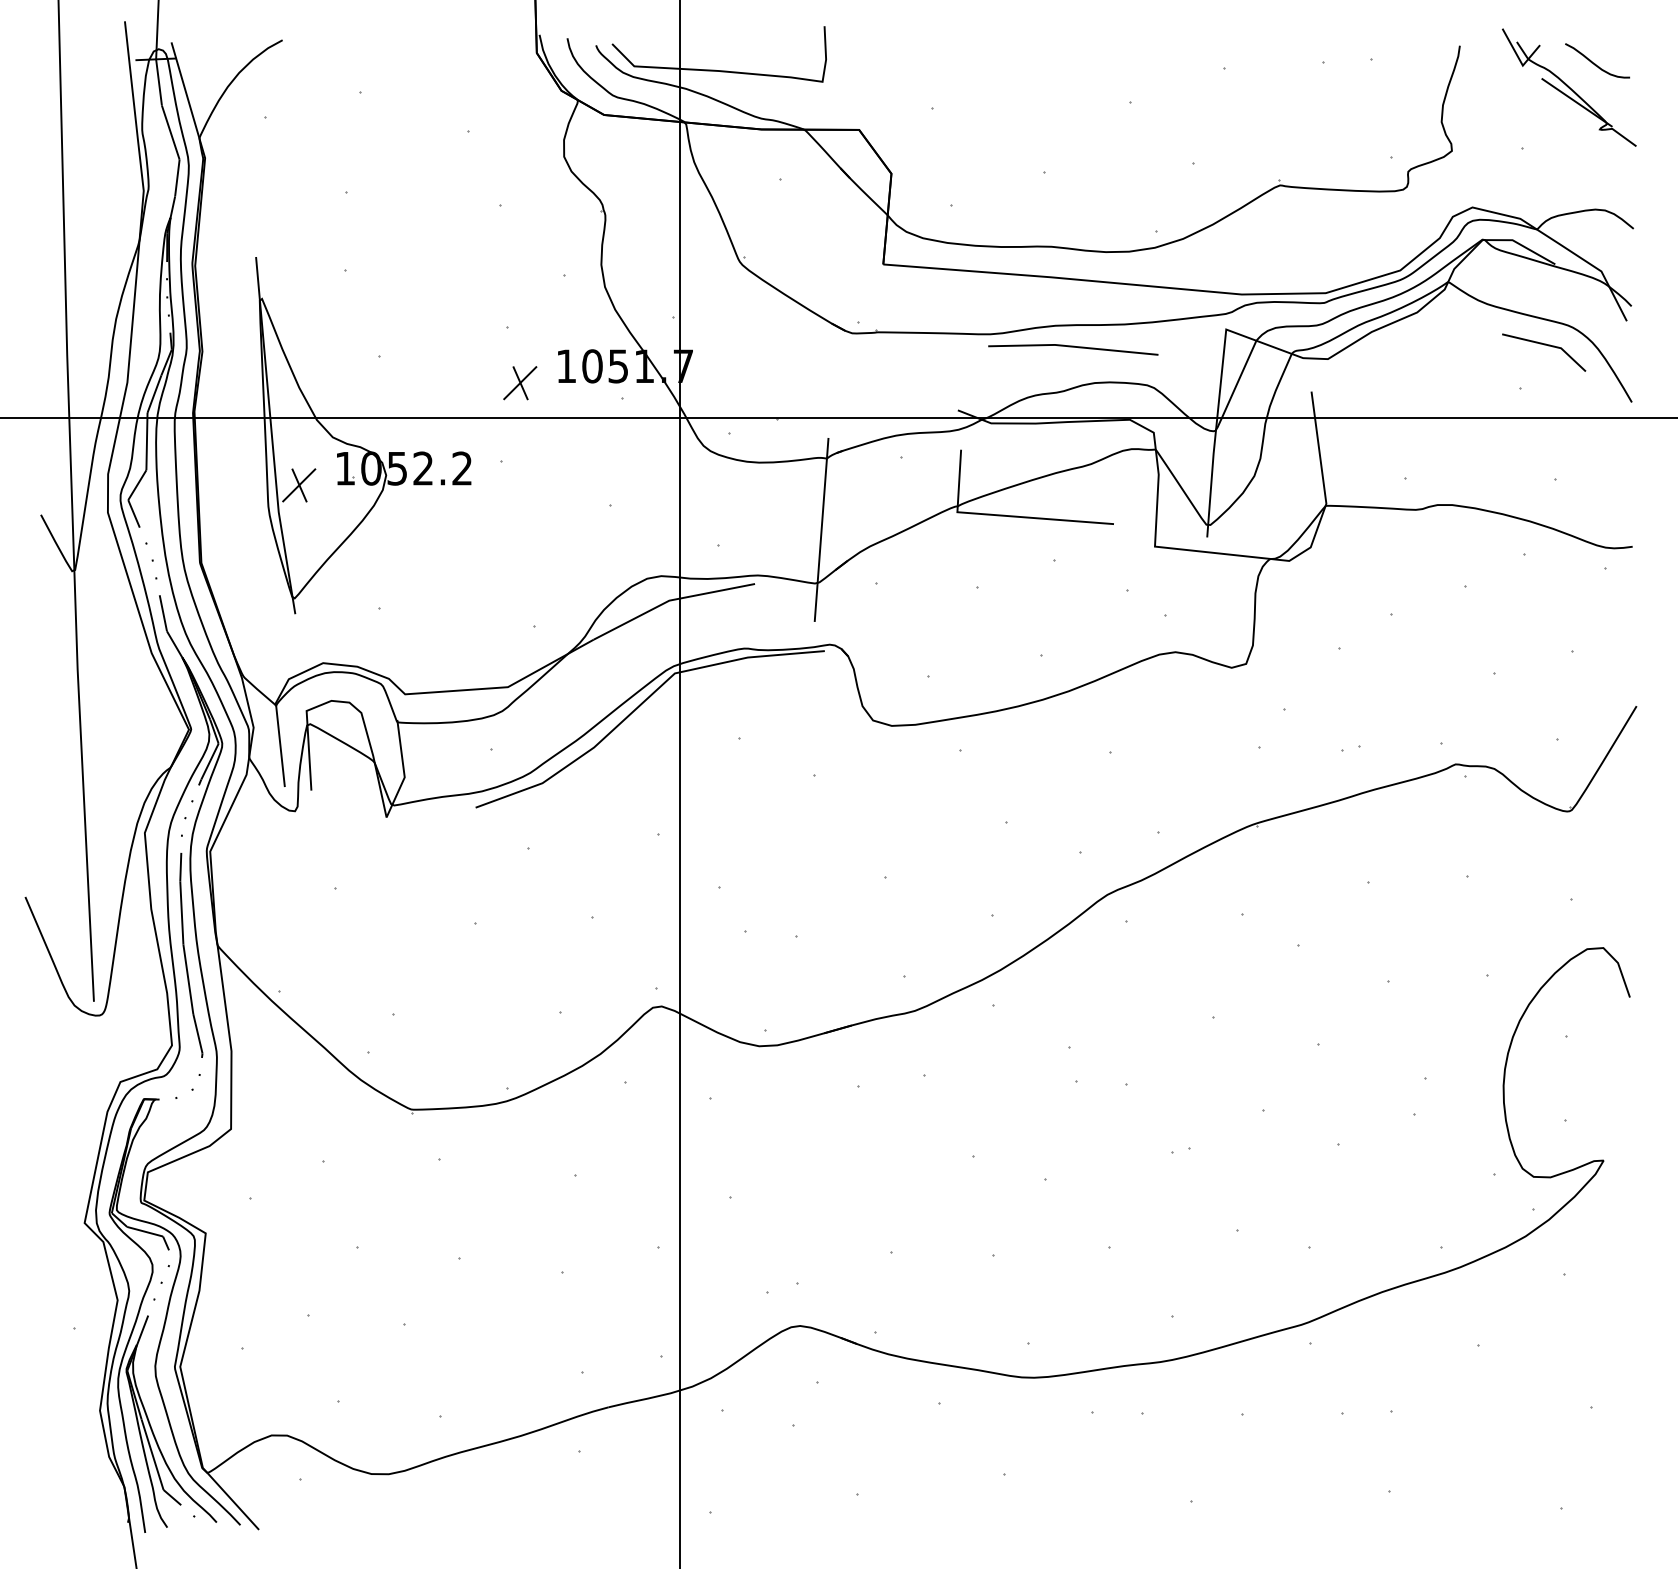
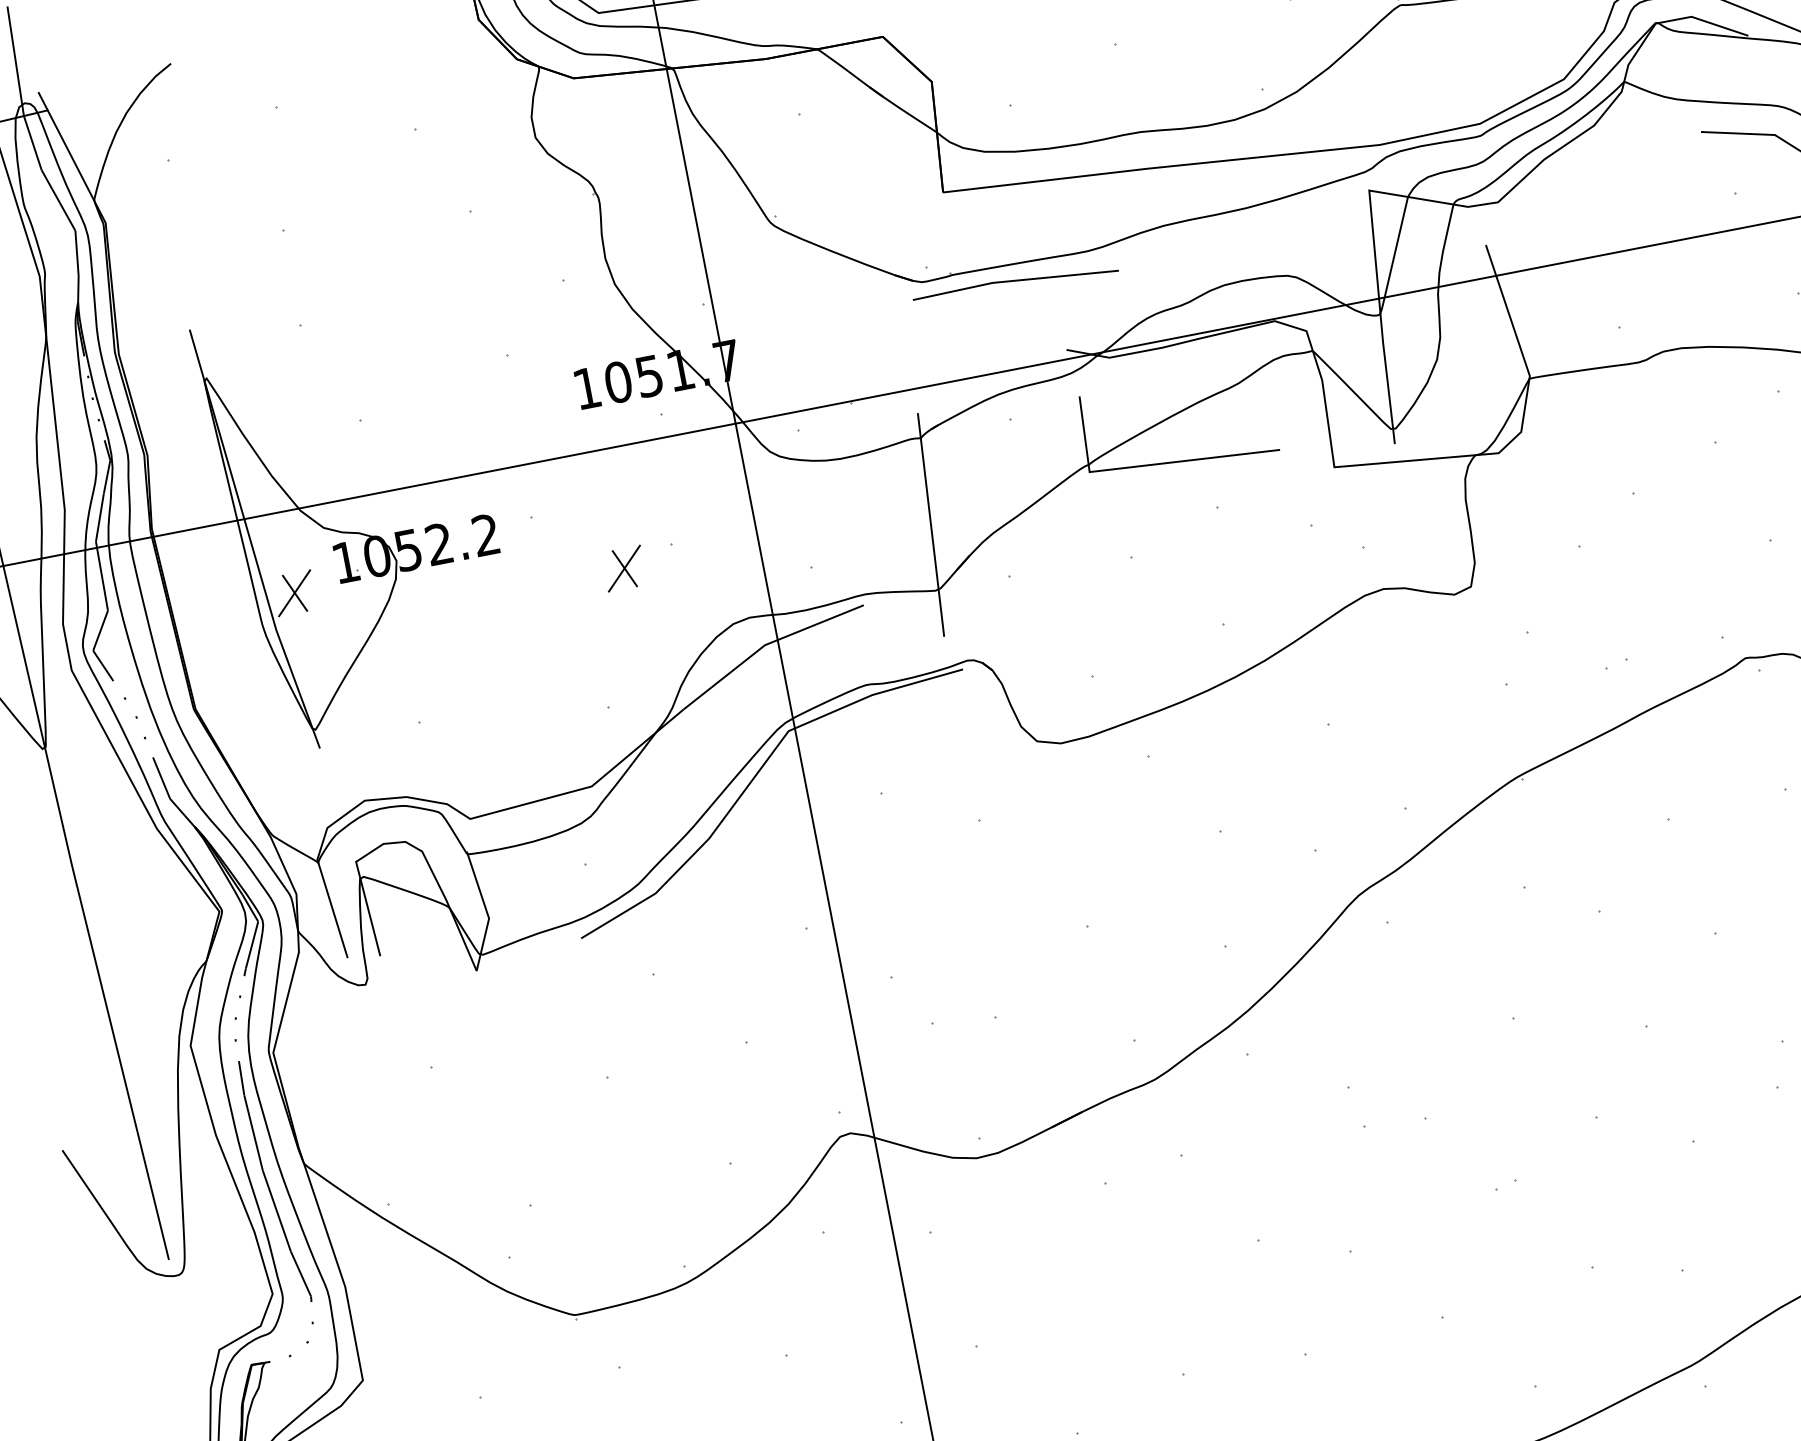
line: (1073, 347) -> (1015, 281), moved
part: (520, 383) -> (624, 569), moved

